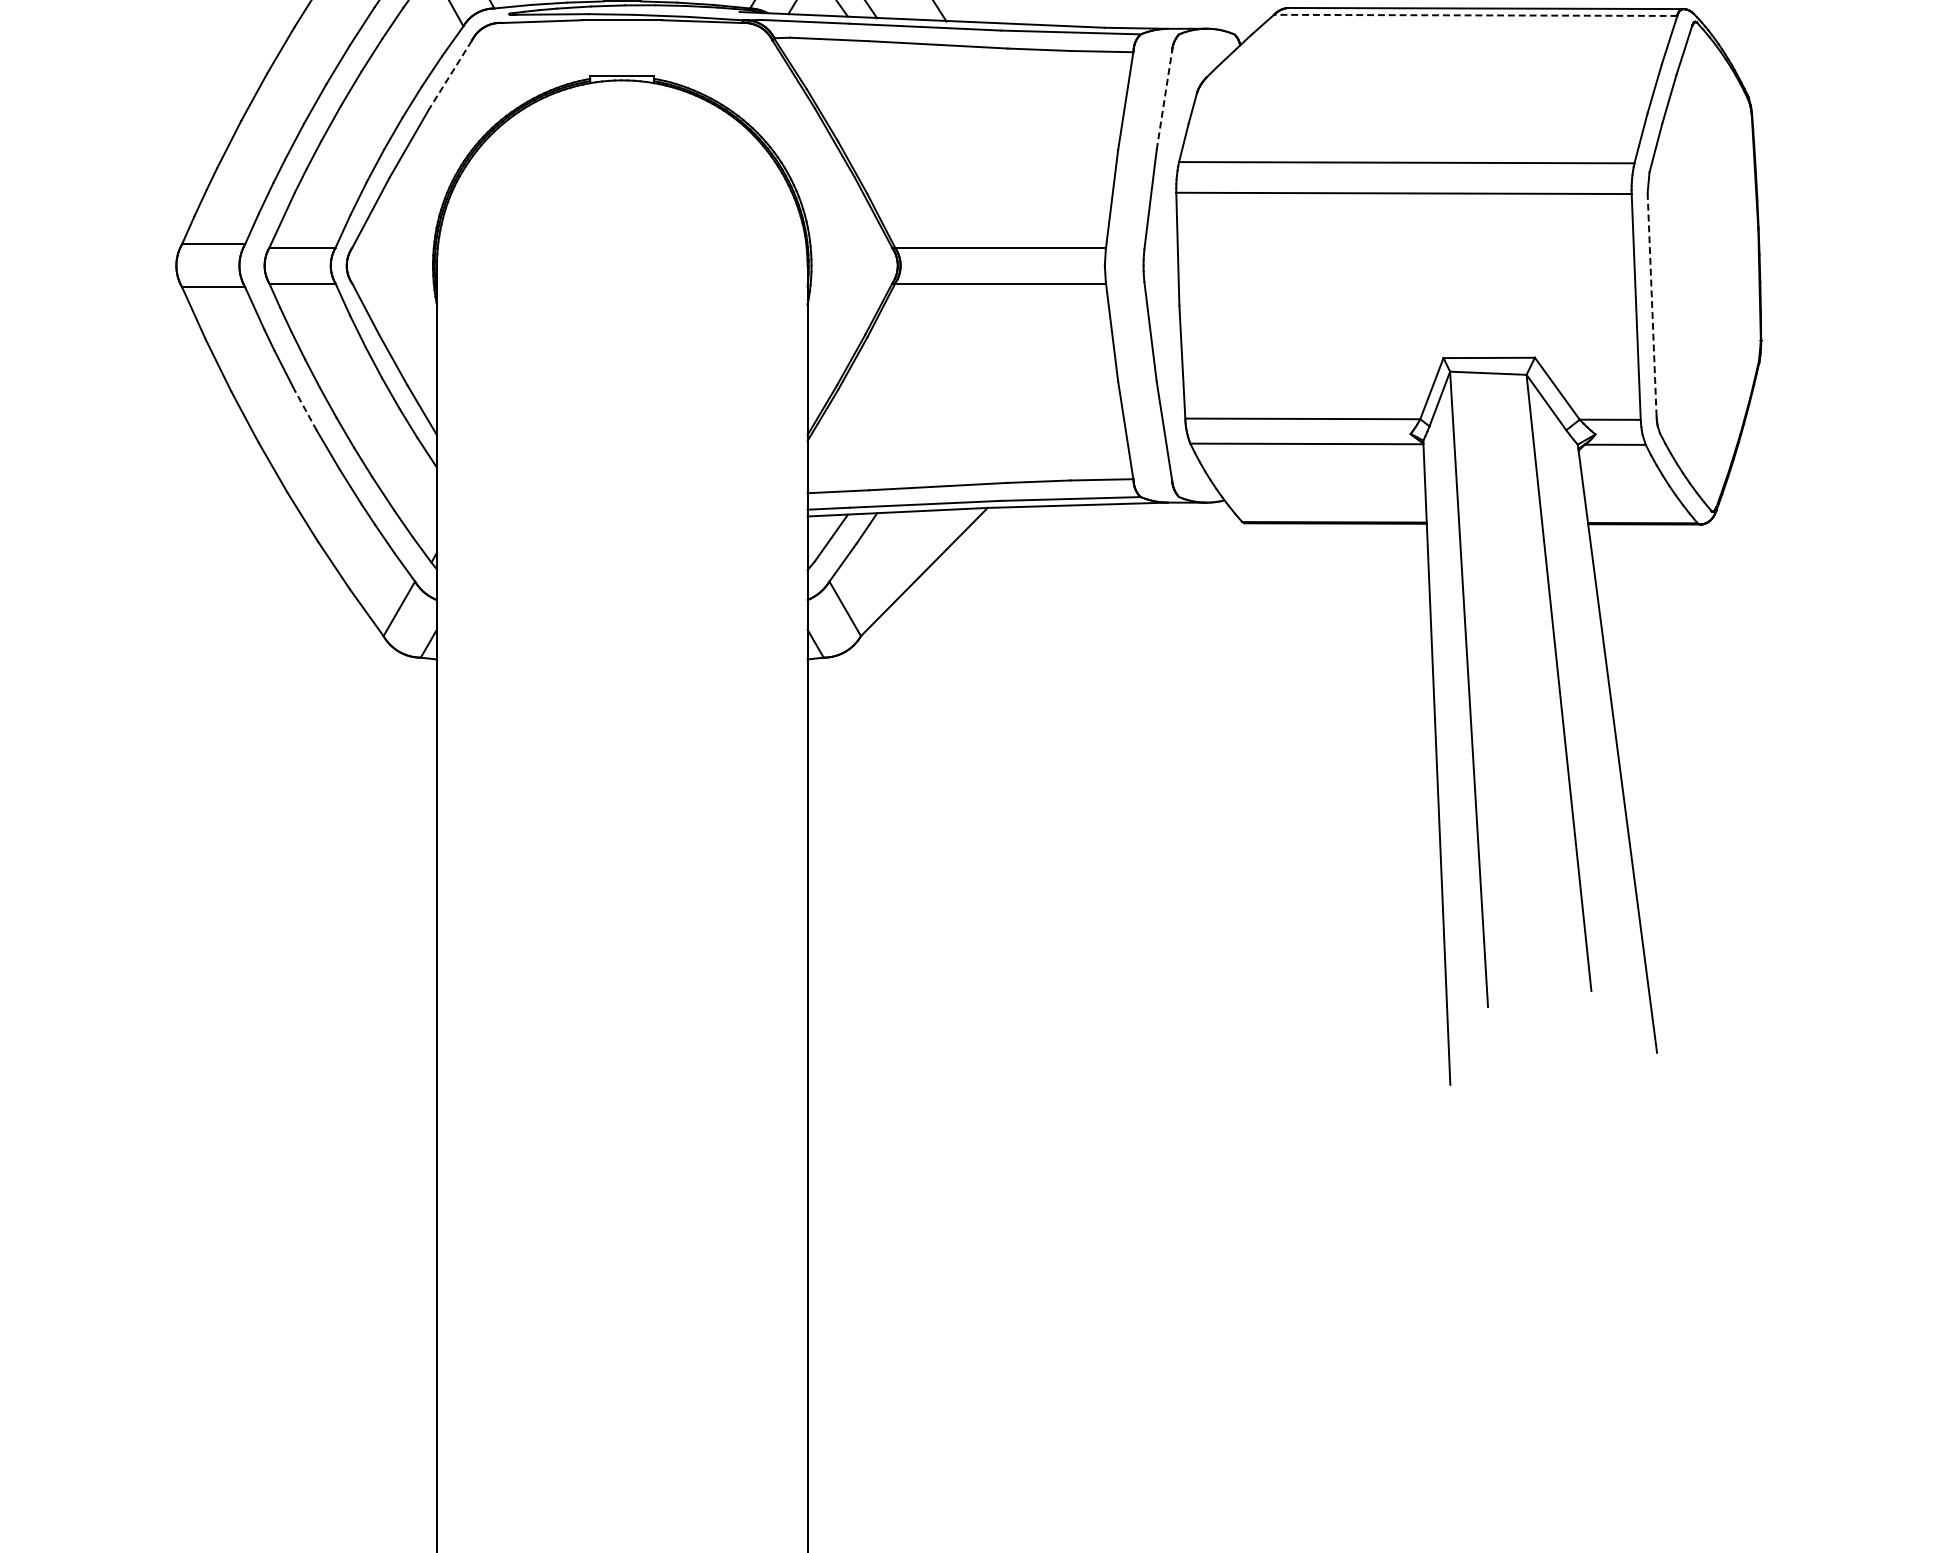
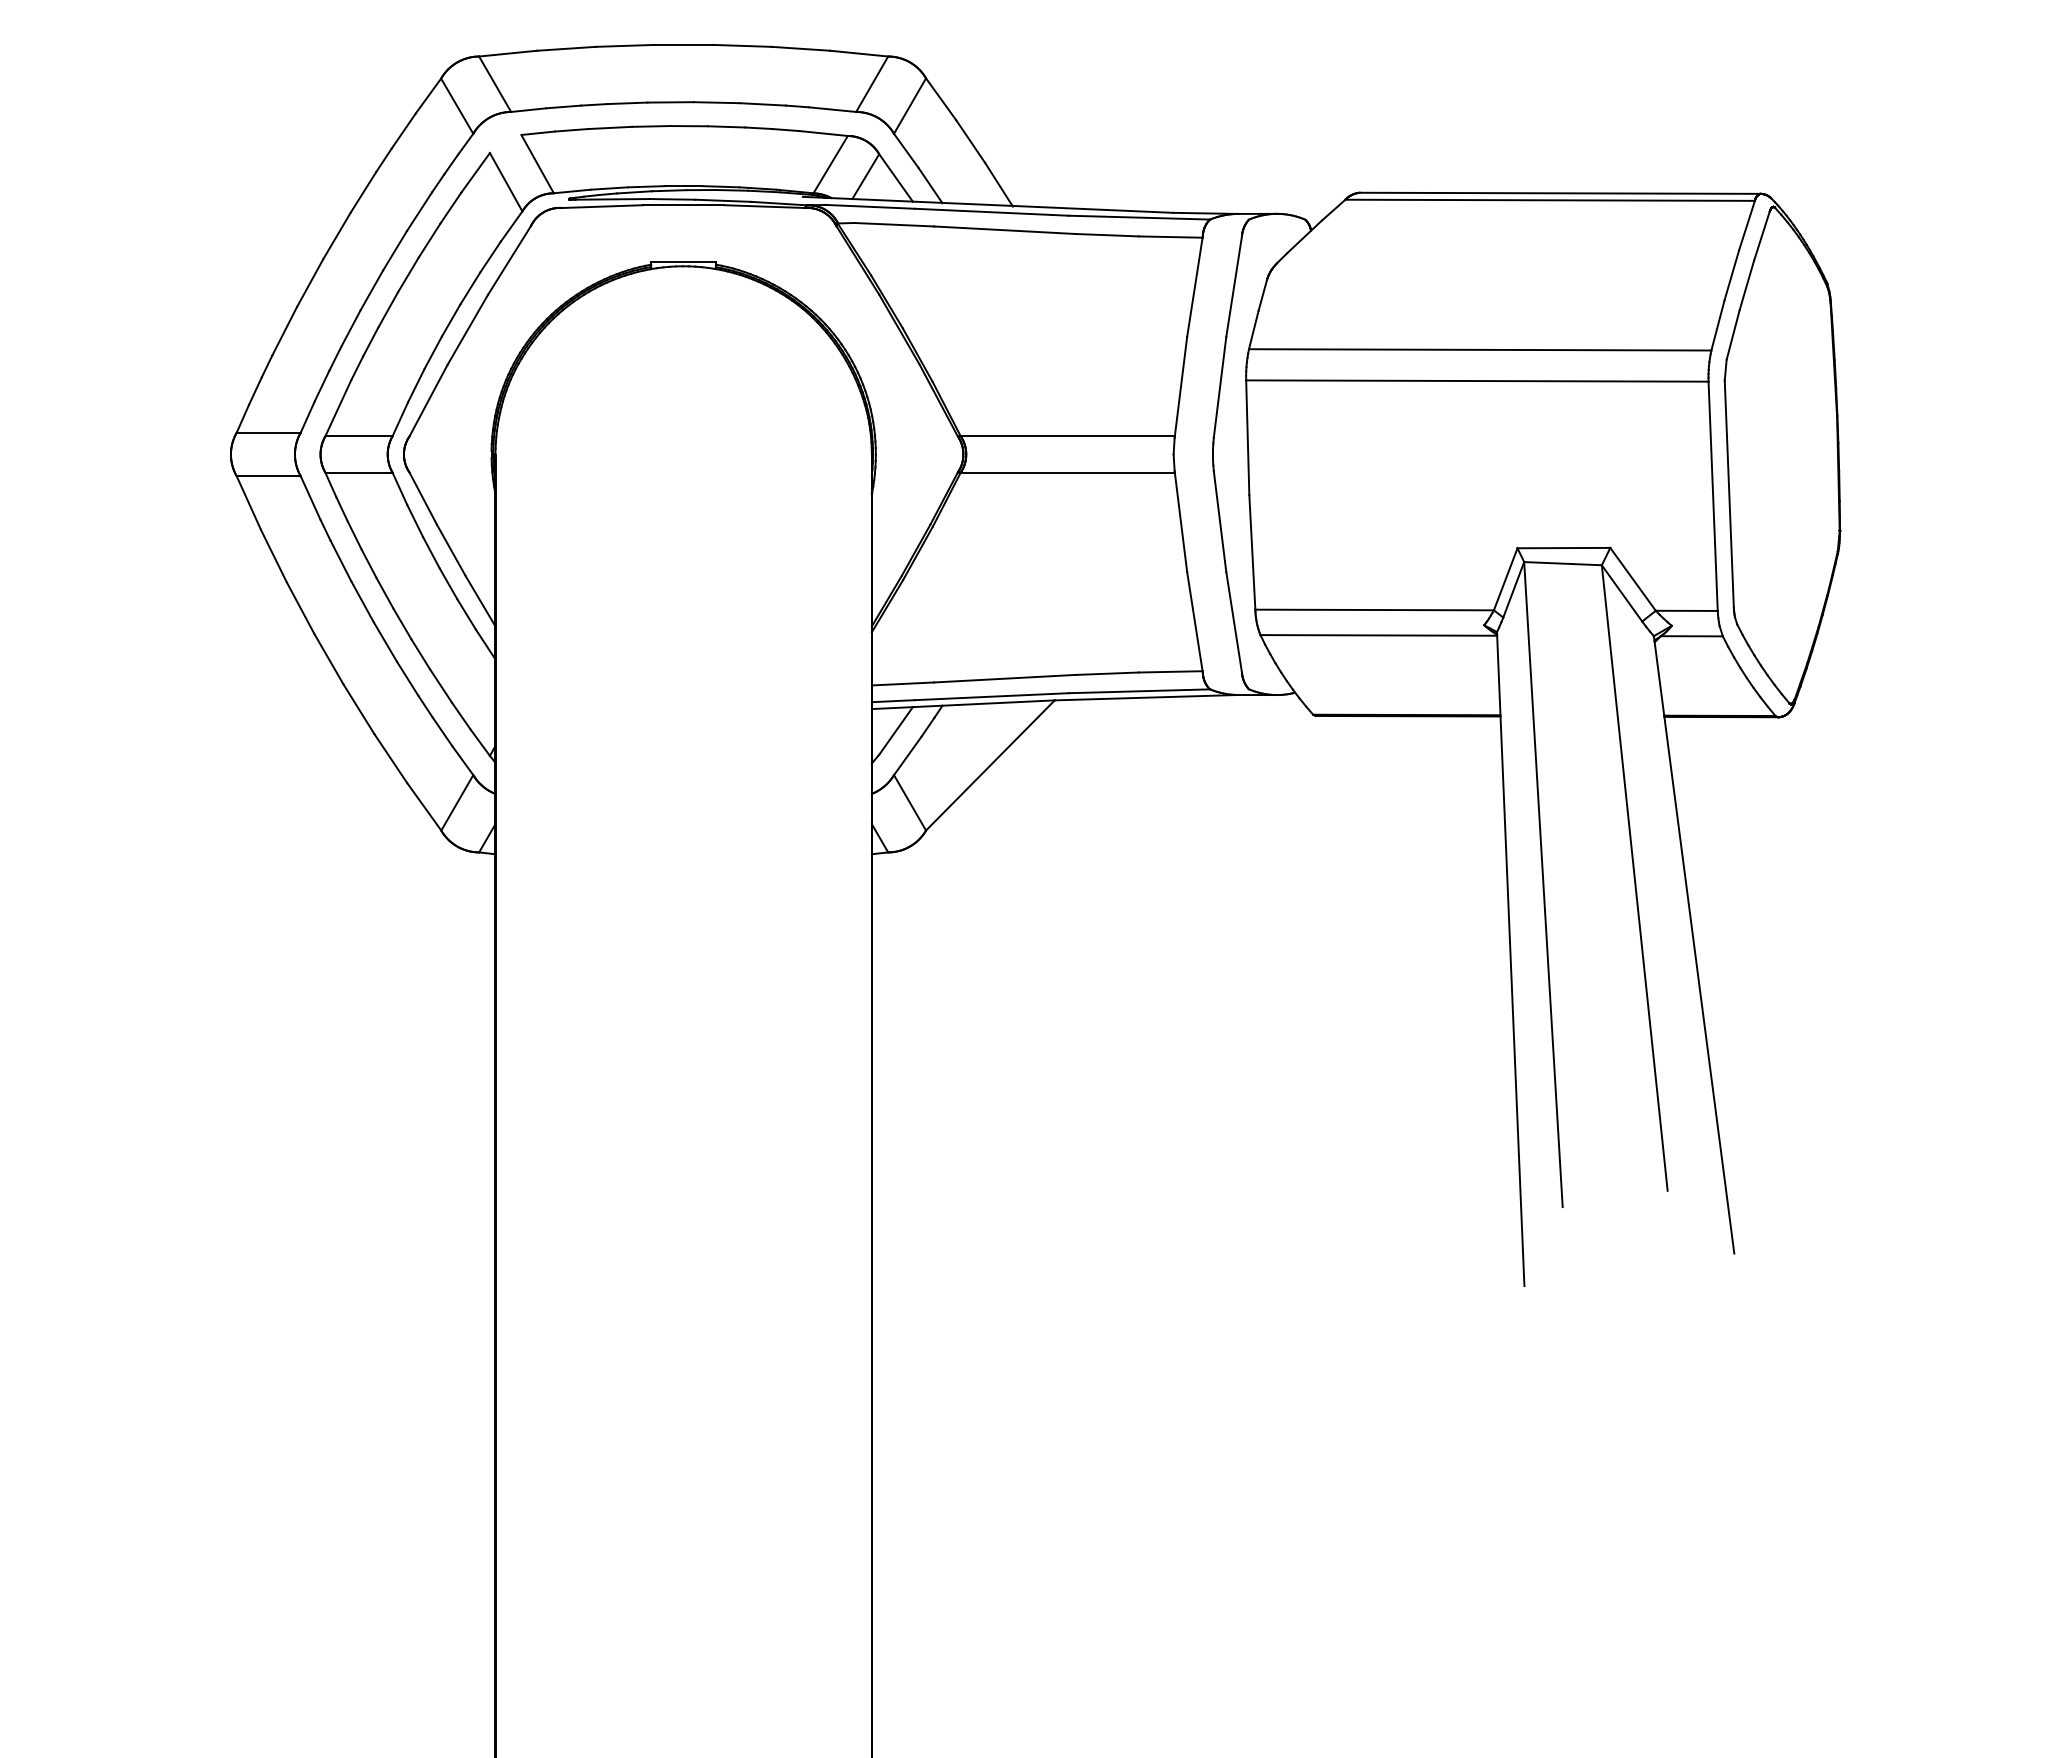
line: (1476, 15) -> (1550, 200), dashed -> solid
line: (450, 74) -> (509, 260), dashed -> solid
line: (1164, 100) -> (1234, 286), dashed -> solid
line: (1652, 305) -> (1729, 494), dashed -> solid
line: (305, 410) -> (362, 601), dashed -> solid

